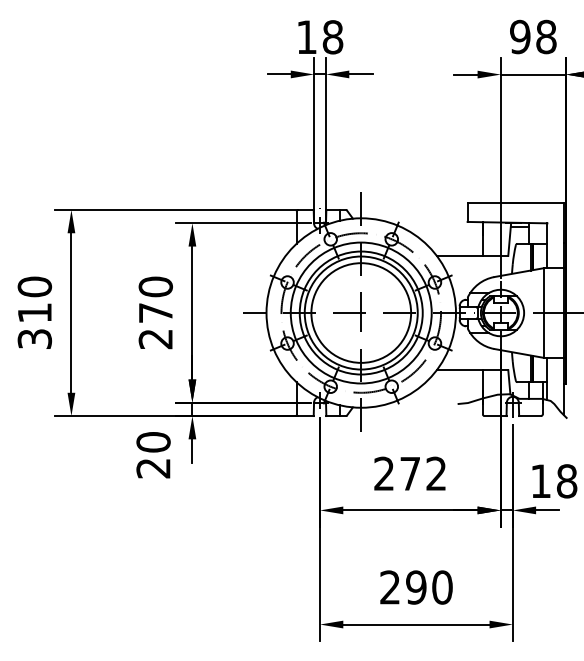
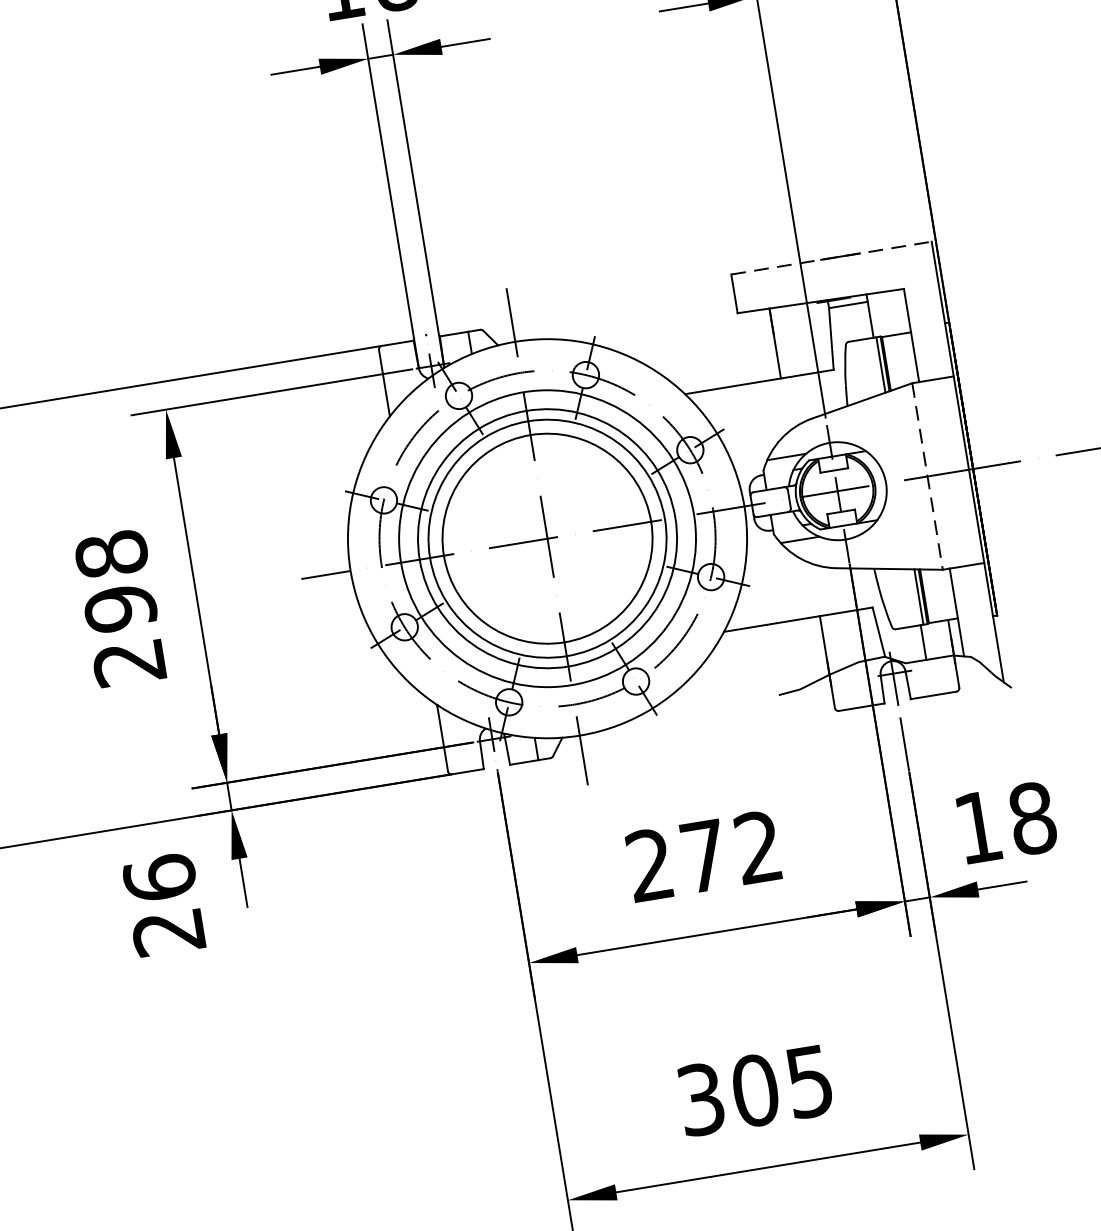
line: (516, 203) -> (832, 258), solid -> dashed
text: (155, 299) -> (115, 580), 270 -> 298
line: (544, 313) -> (928, 477), solid -> dashed
text: (153, 441) -> (159, 876), 20 -> 26
text: (416, 587) -> (755, 1090), 290 -> 305

